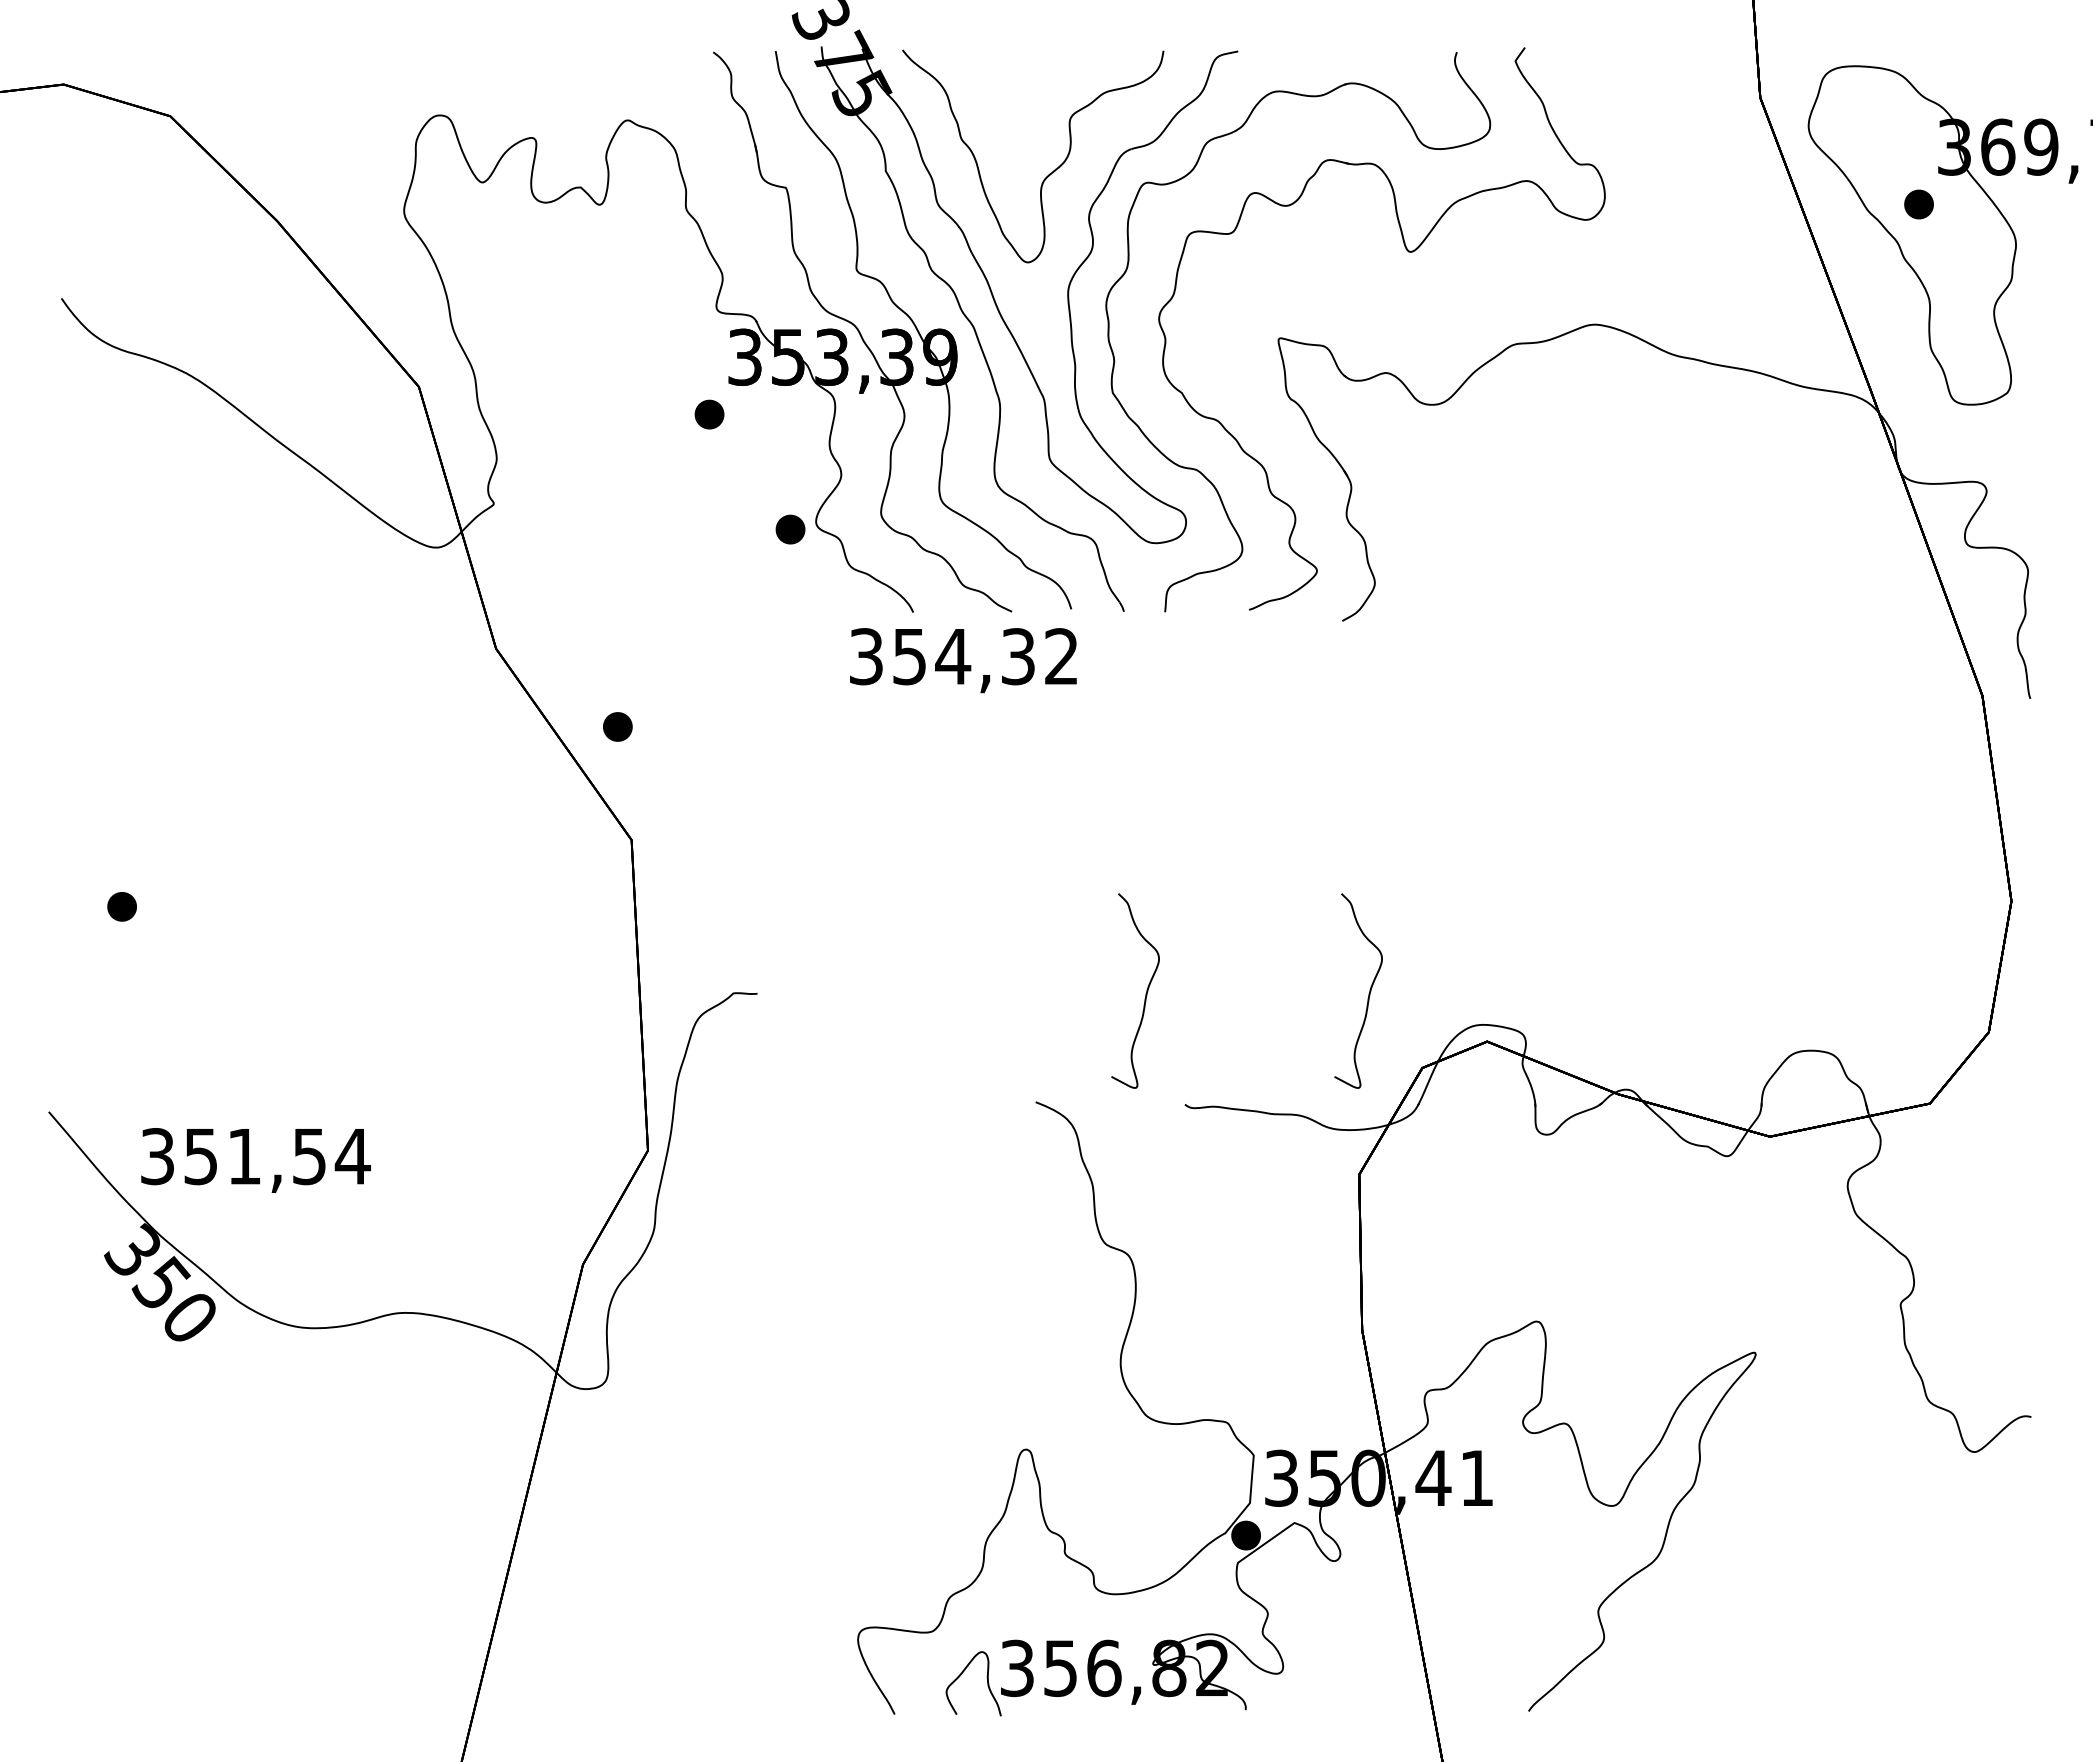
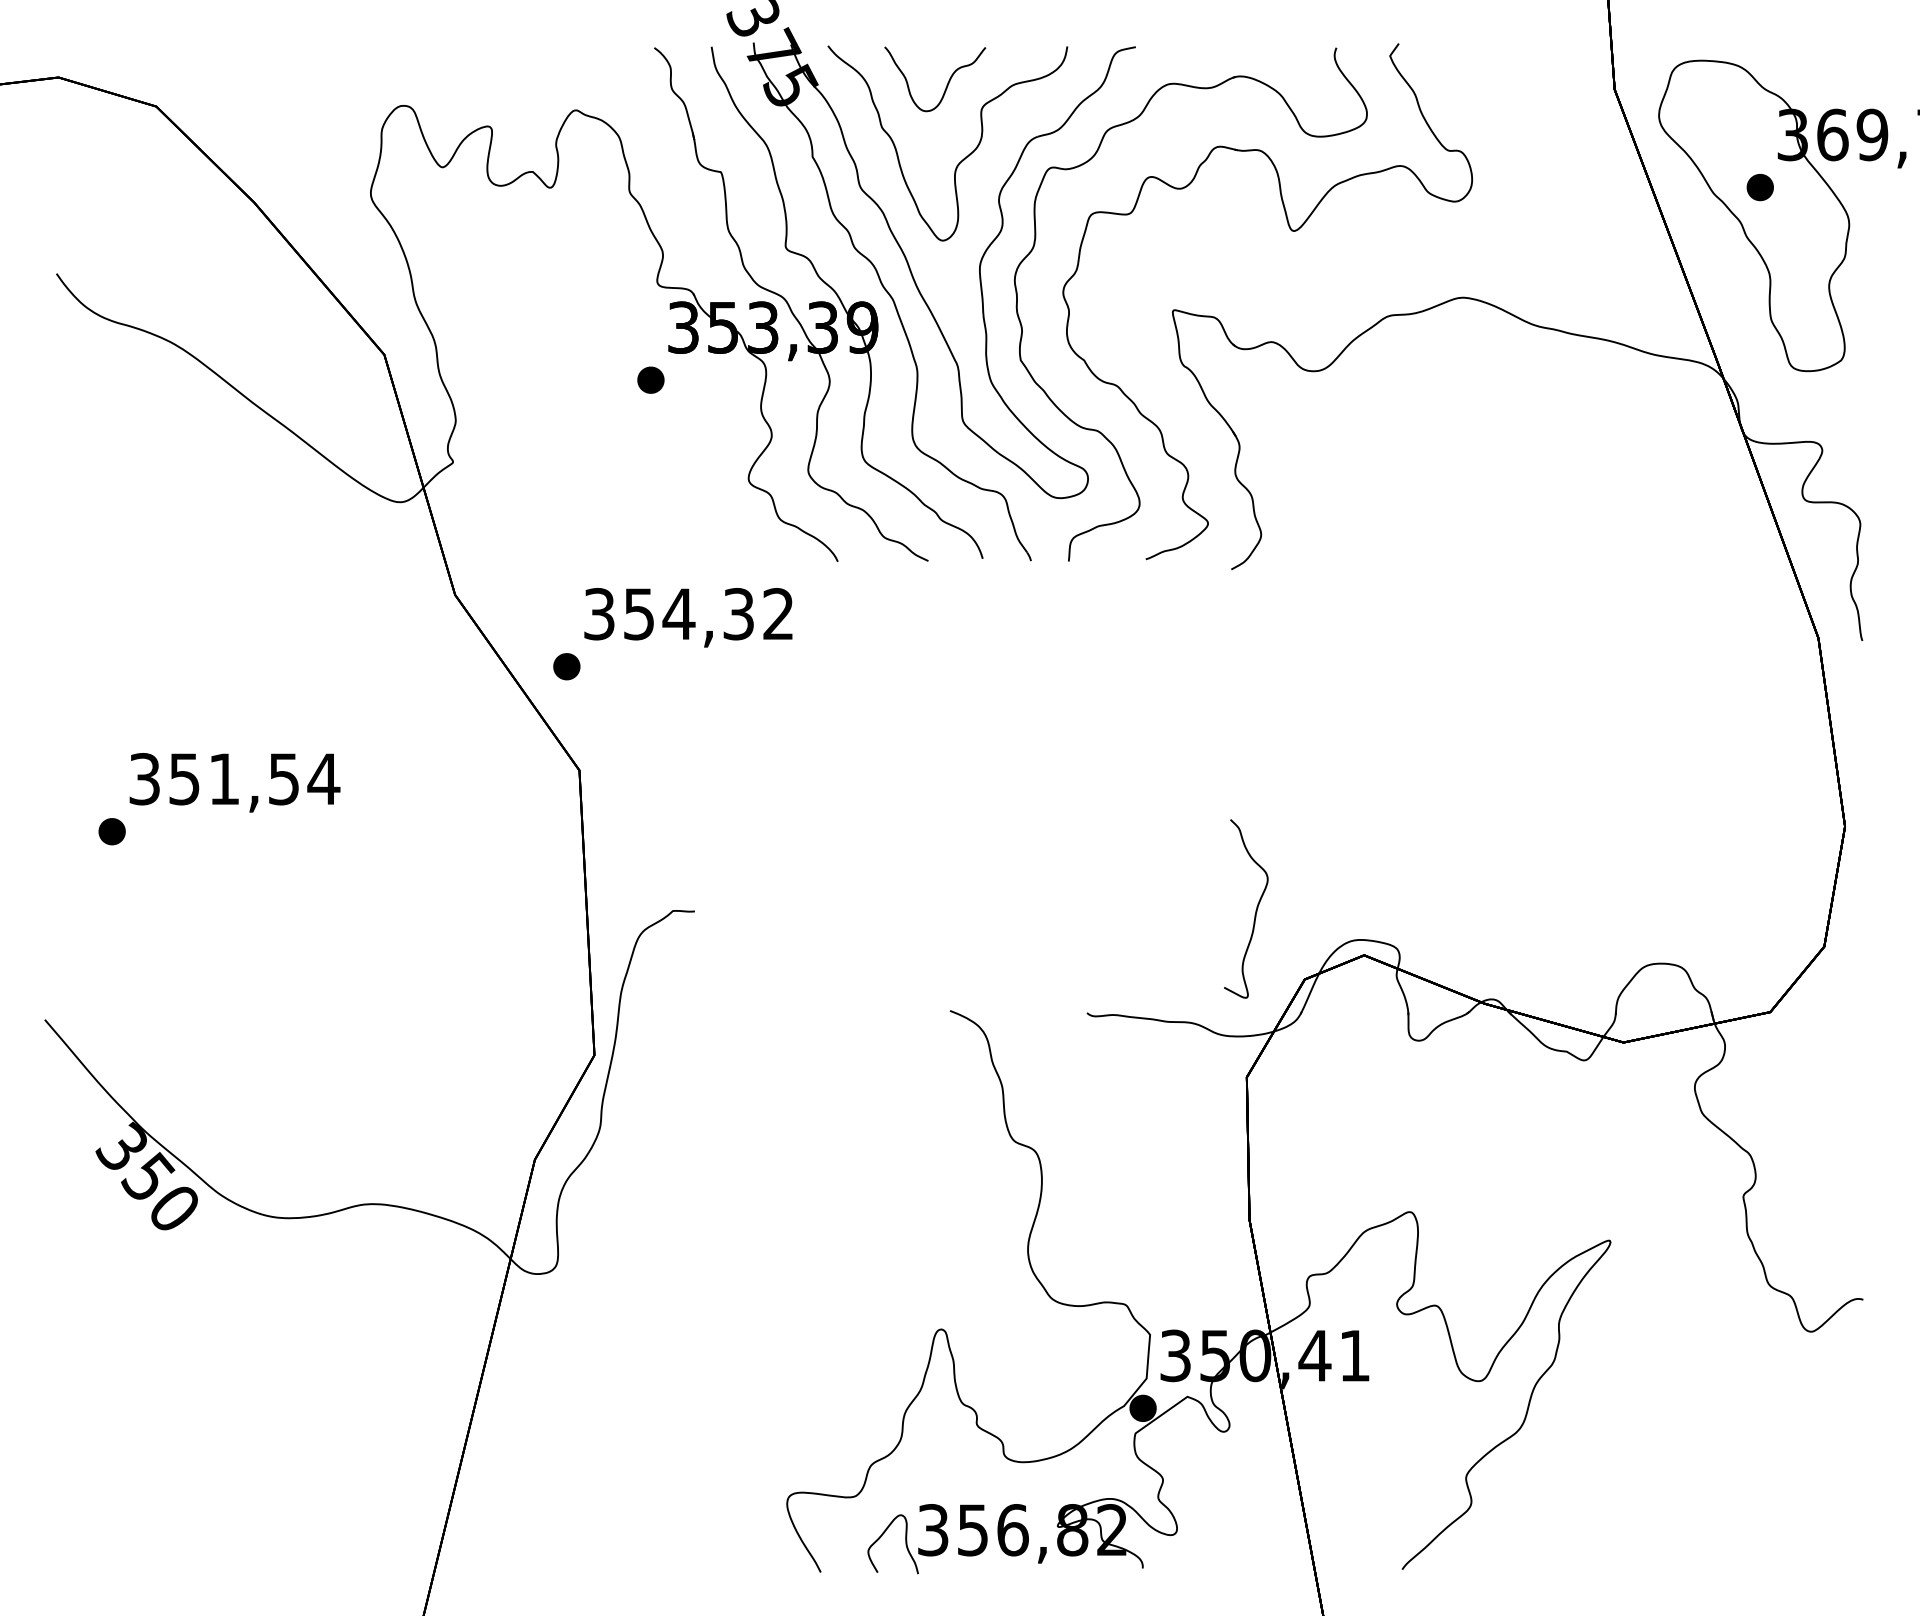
curve: (1031, 93) -> (946, 85), added
part: (790, 529) -> (725, 485), removed
text: (963, 660) -> (688, 617), moved
curve: (1145, 993) -> (1050, 911), removed
text: (255, 1160) -> (234, 782), moved

